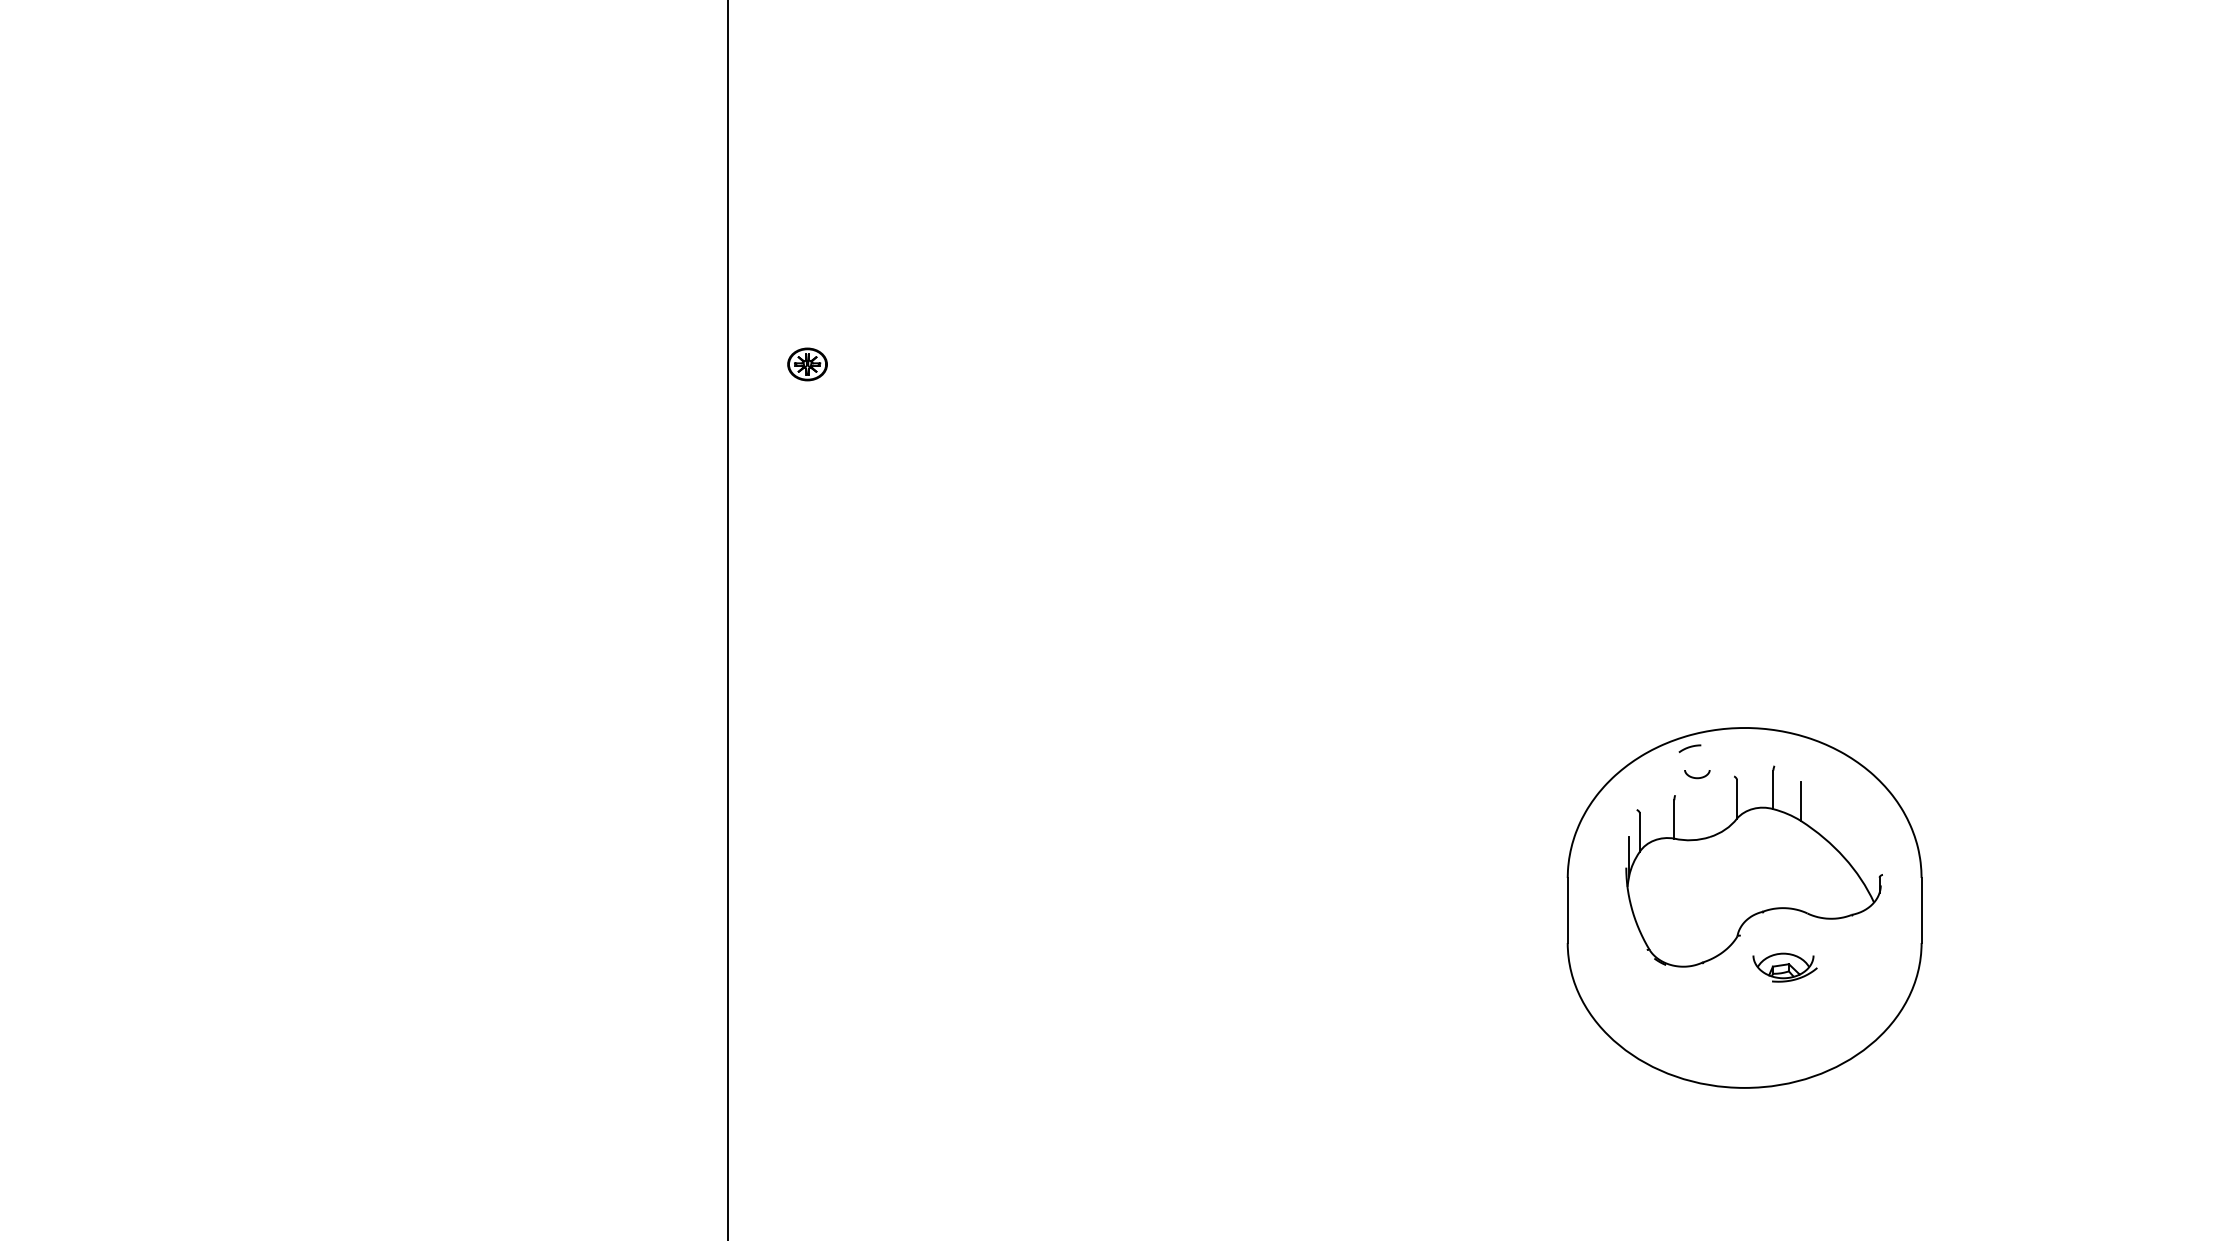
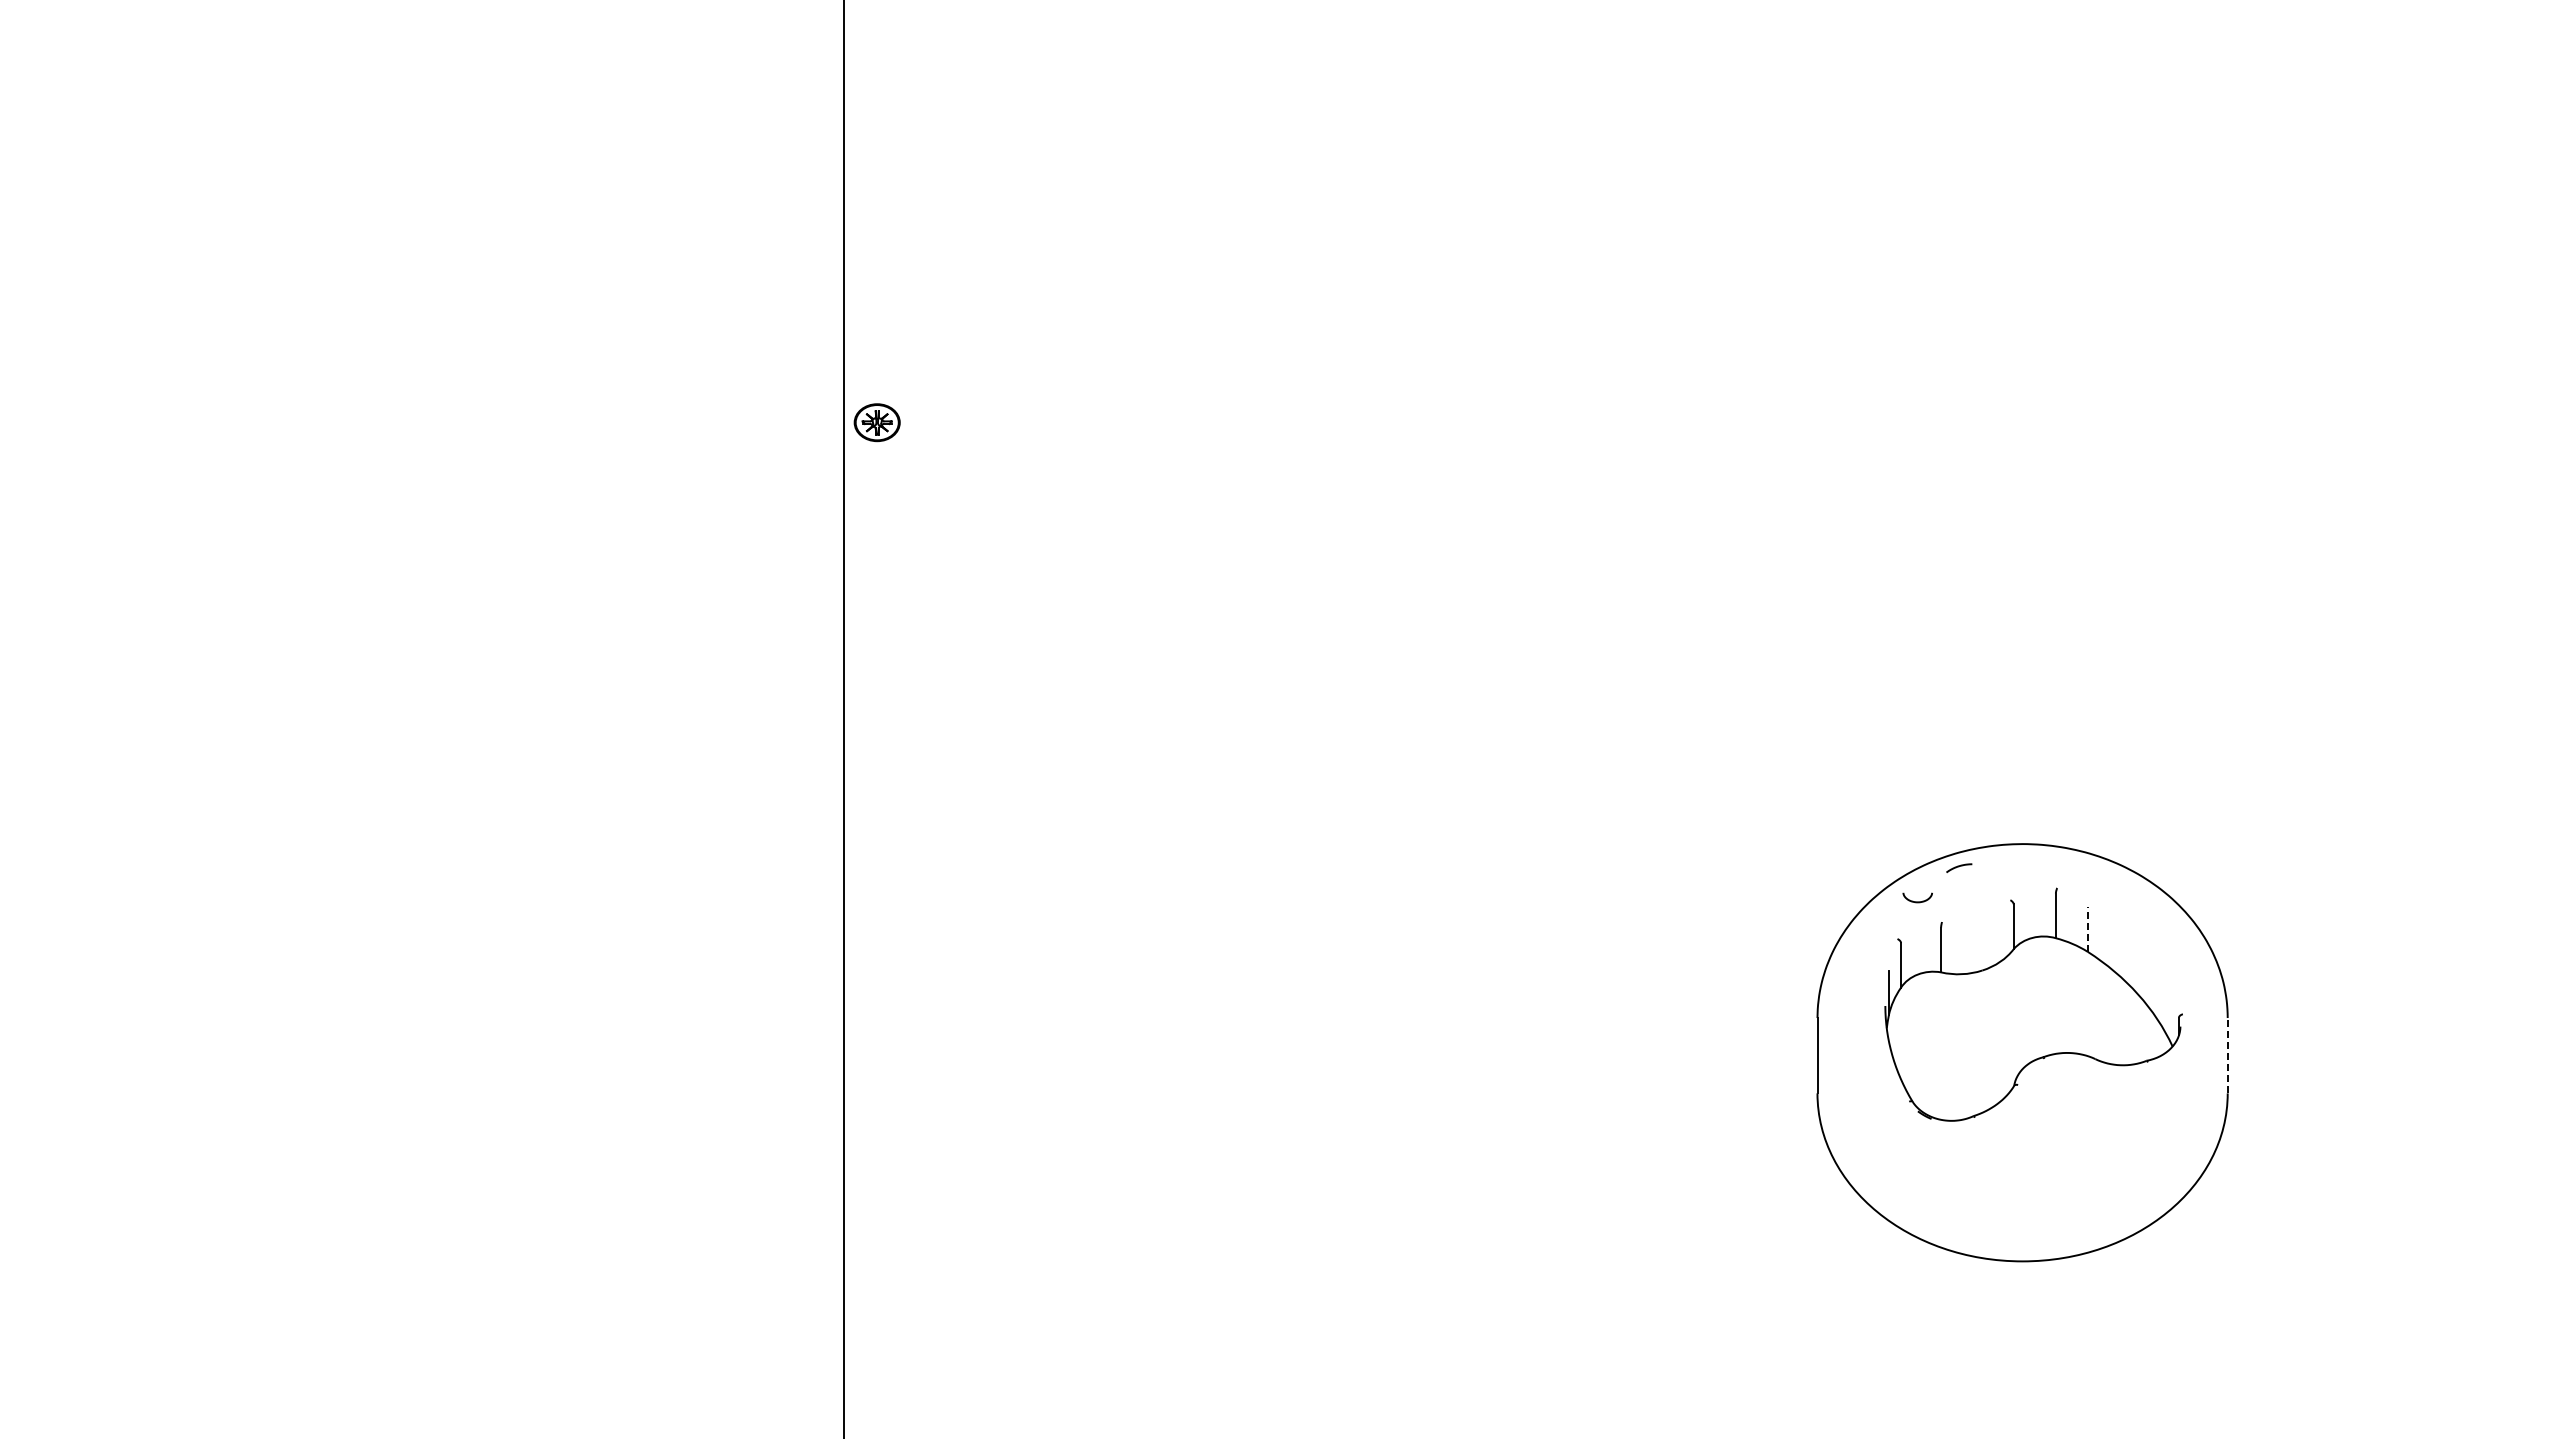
part: (806, 364) -> (876, 422), moved
curve: (1697, 777) -> (1917, 901), moved
line: (1800, 800) -> (2087, 928), solid -> dashed
line: (1921, 910) -> (2227, 1055), solid -> dashed
part: (1785, 967) -> (2069, 1121), removed

